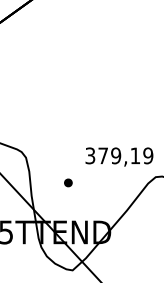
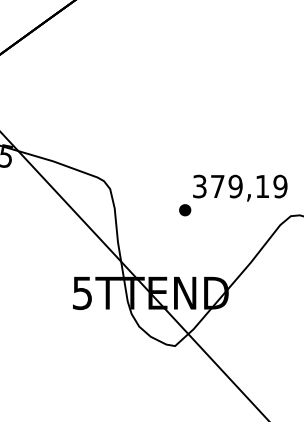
part: (68, 183) -> (185, 210), moved

